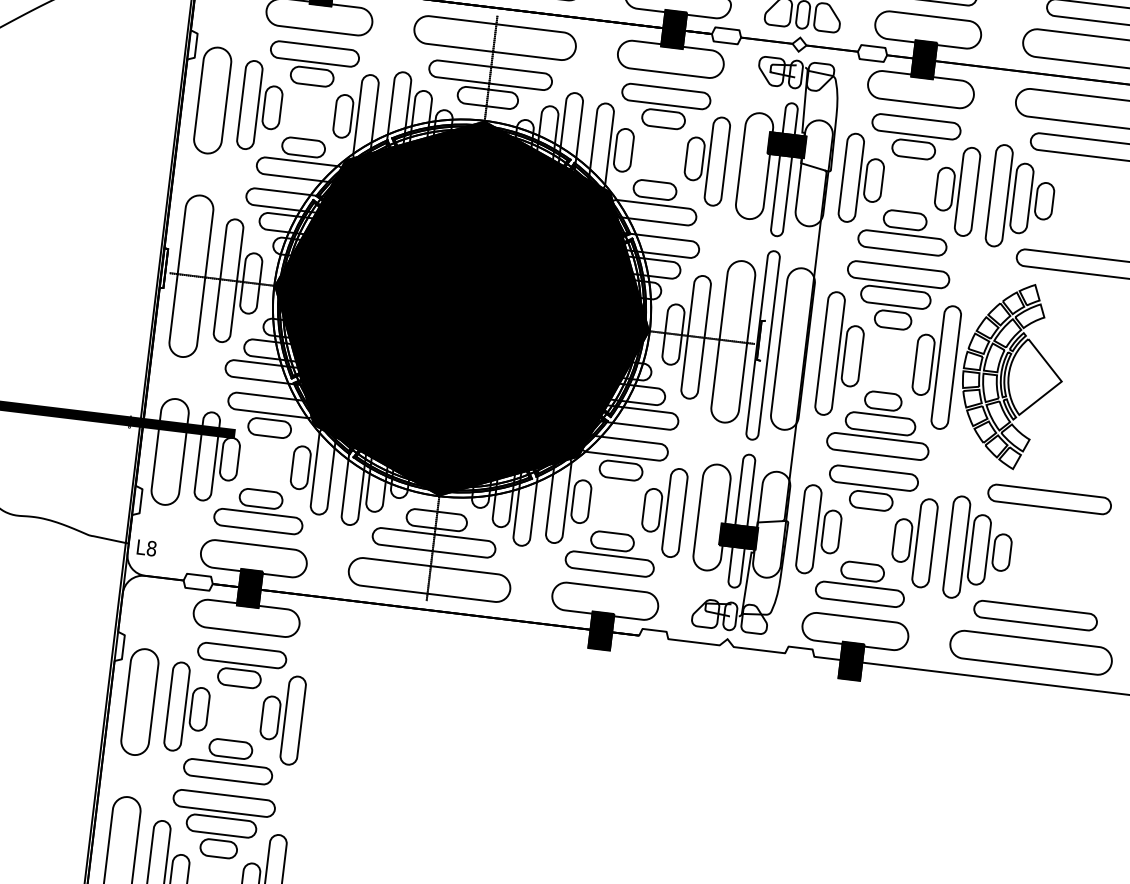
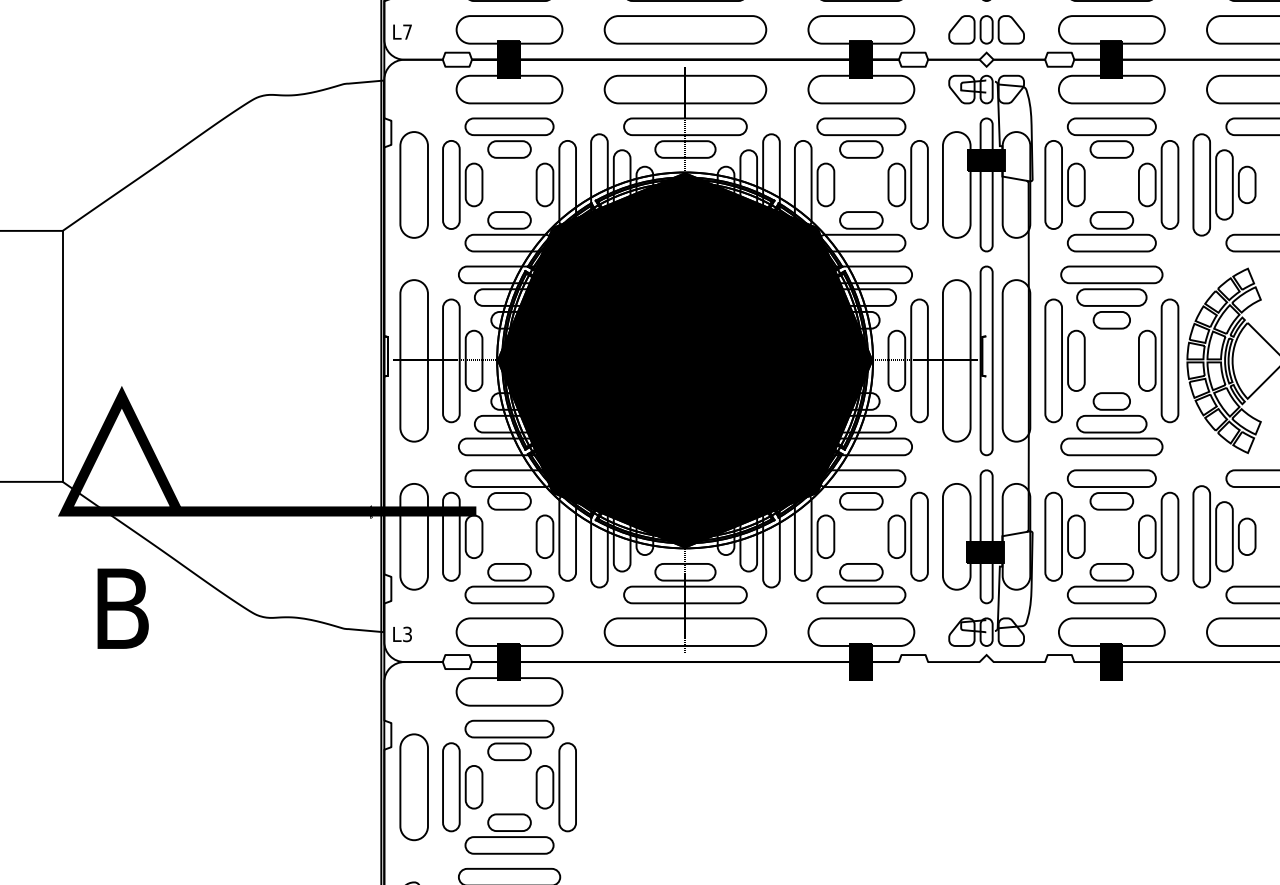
text: (151, 548) -> (407, 634), L8 -> L3

